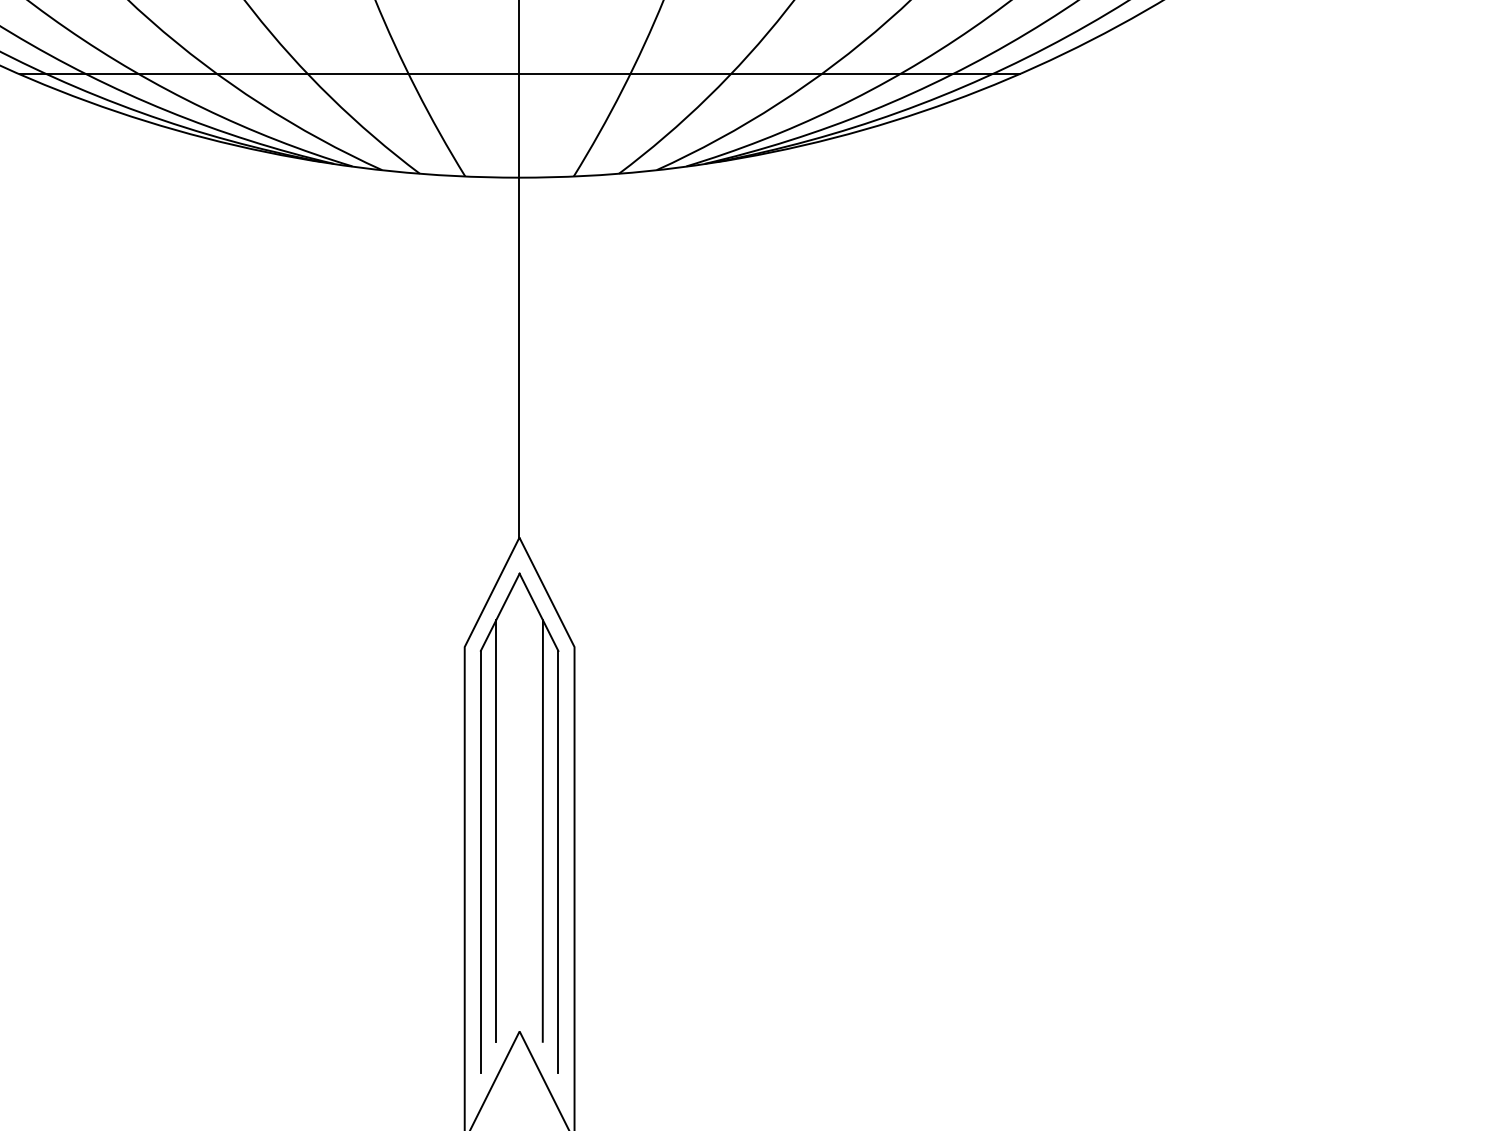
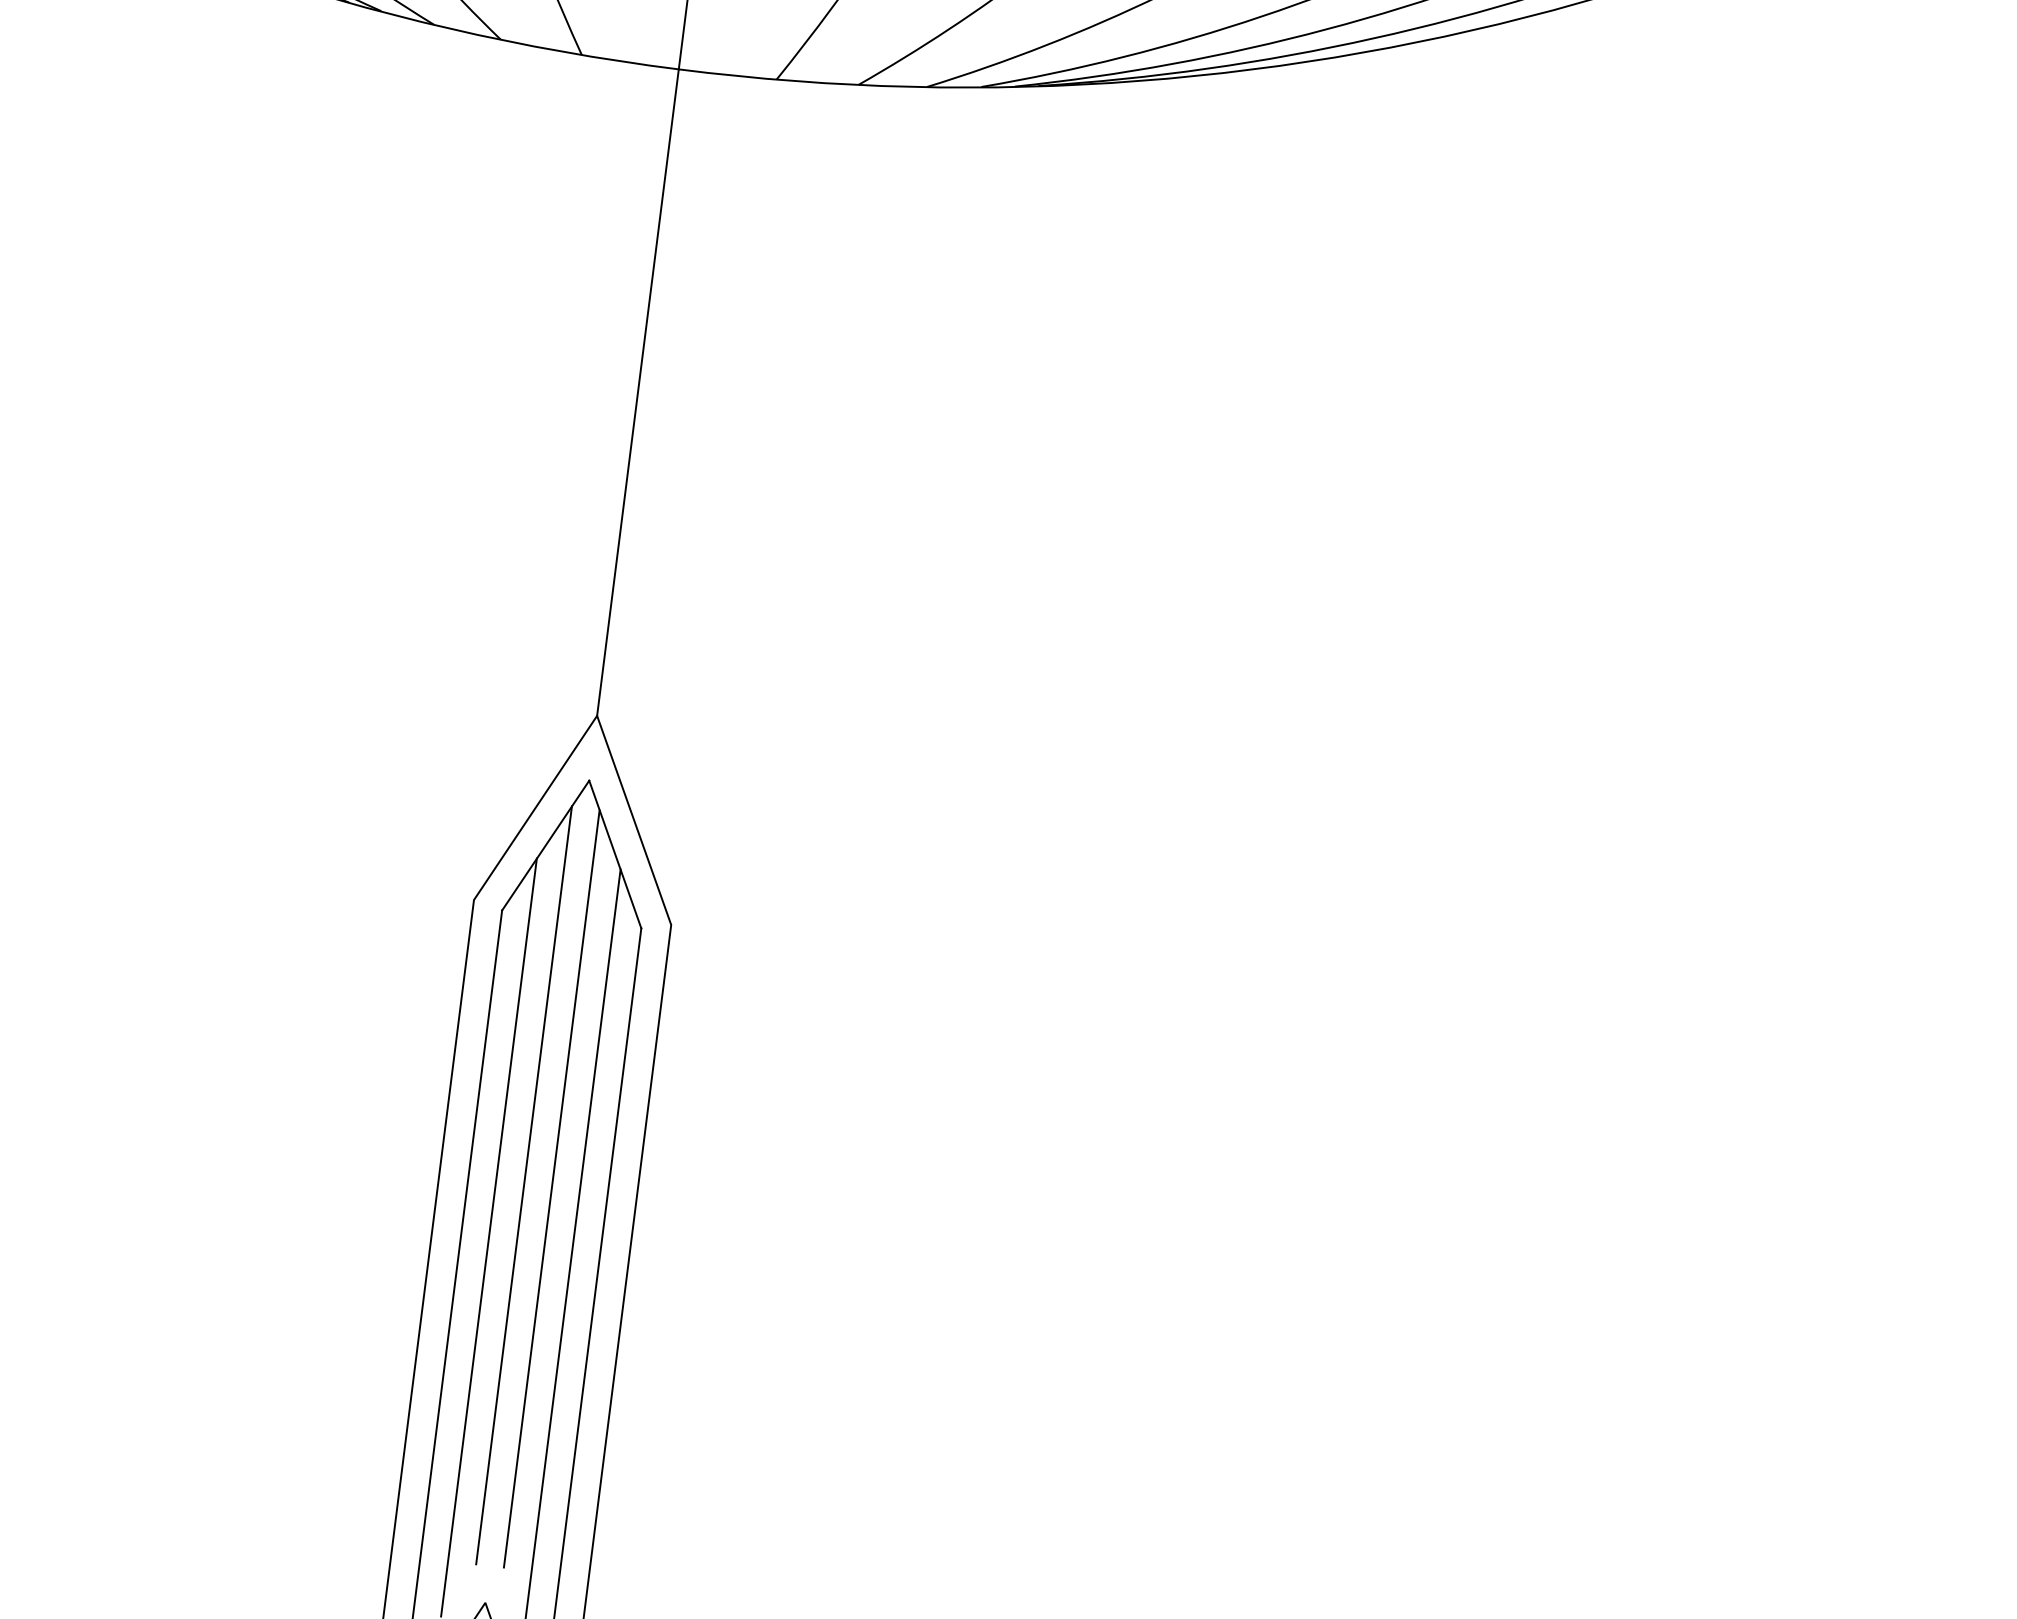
line: (511, 799) -> (523, 1184), added
line: (527, 799) -> (552, 1188), added

